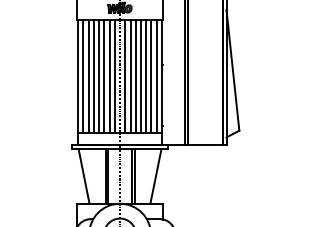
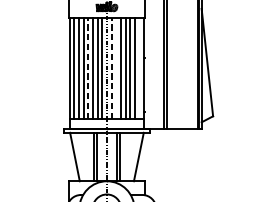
line: (99, 76) -> (88, 68), solid -> dashed
line: (125, 76) -> (111, 68), solid -> dashed
line: (130, 76) -> (116, 68), removed
line: (156, 76) -> (139, 68), removed

